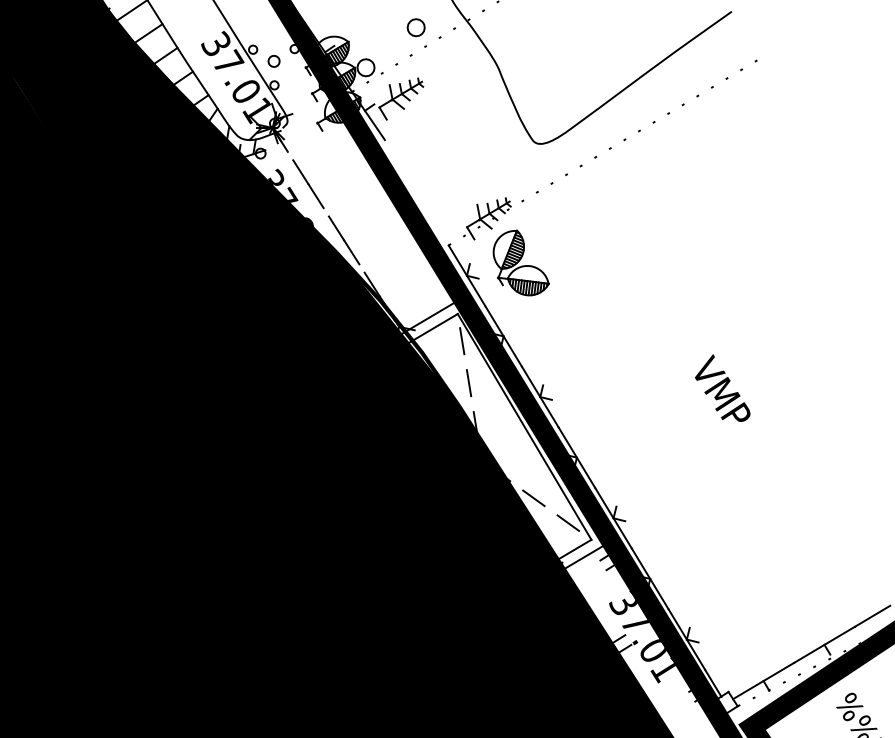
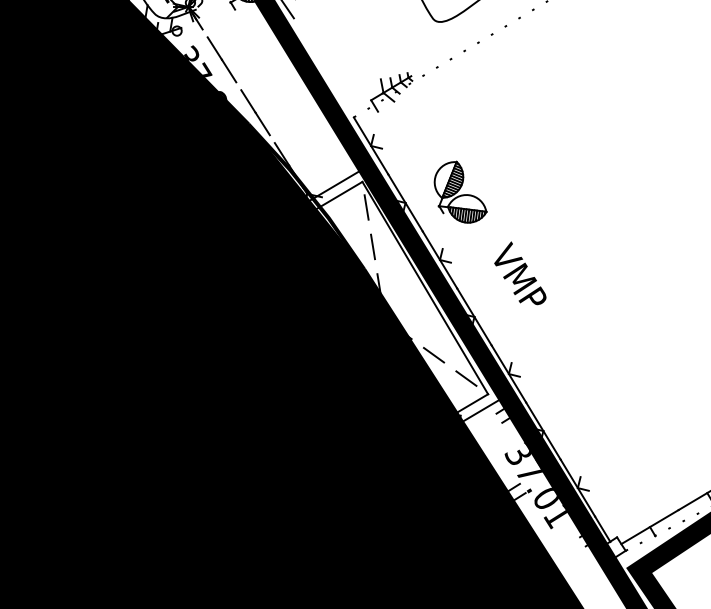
part: (520, 262) -> (459, 191), moved
text: (722, 387) -> (520, 272), moved

